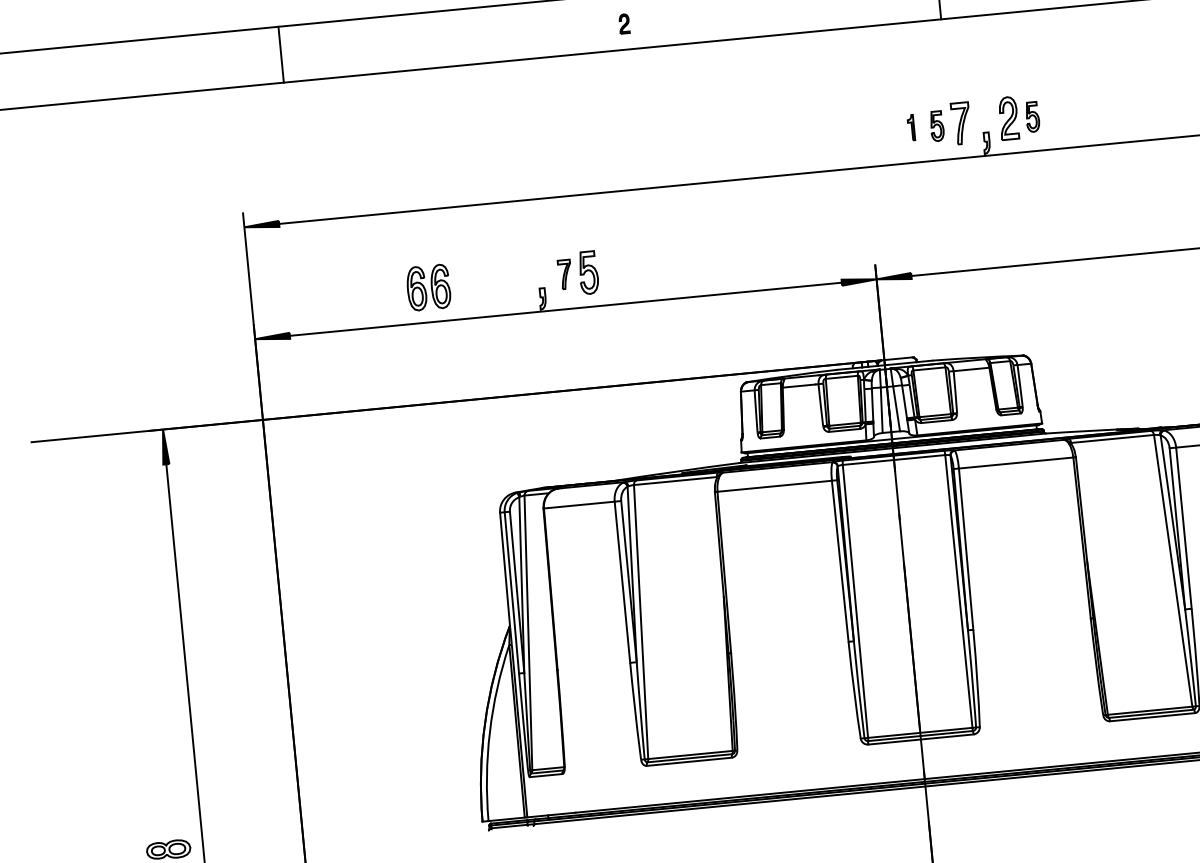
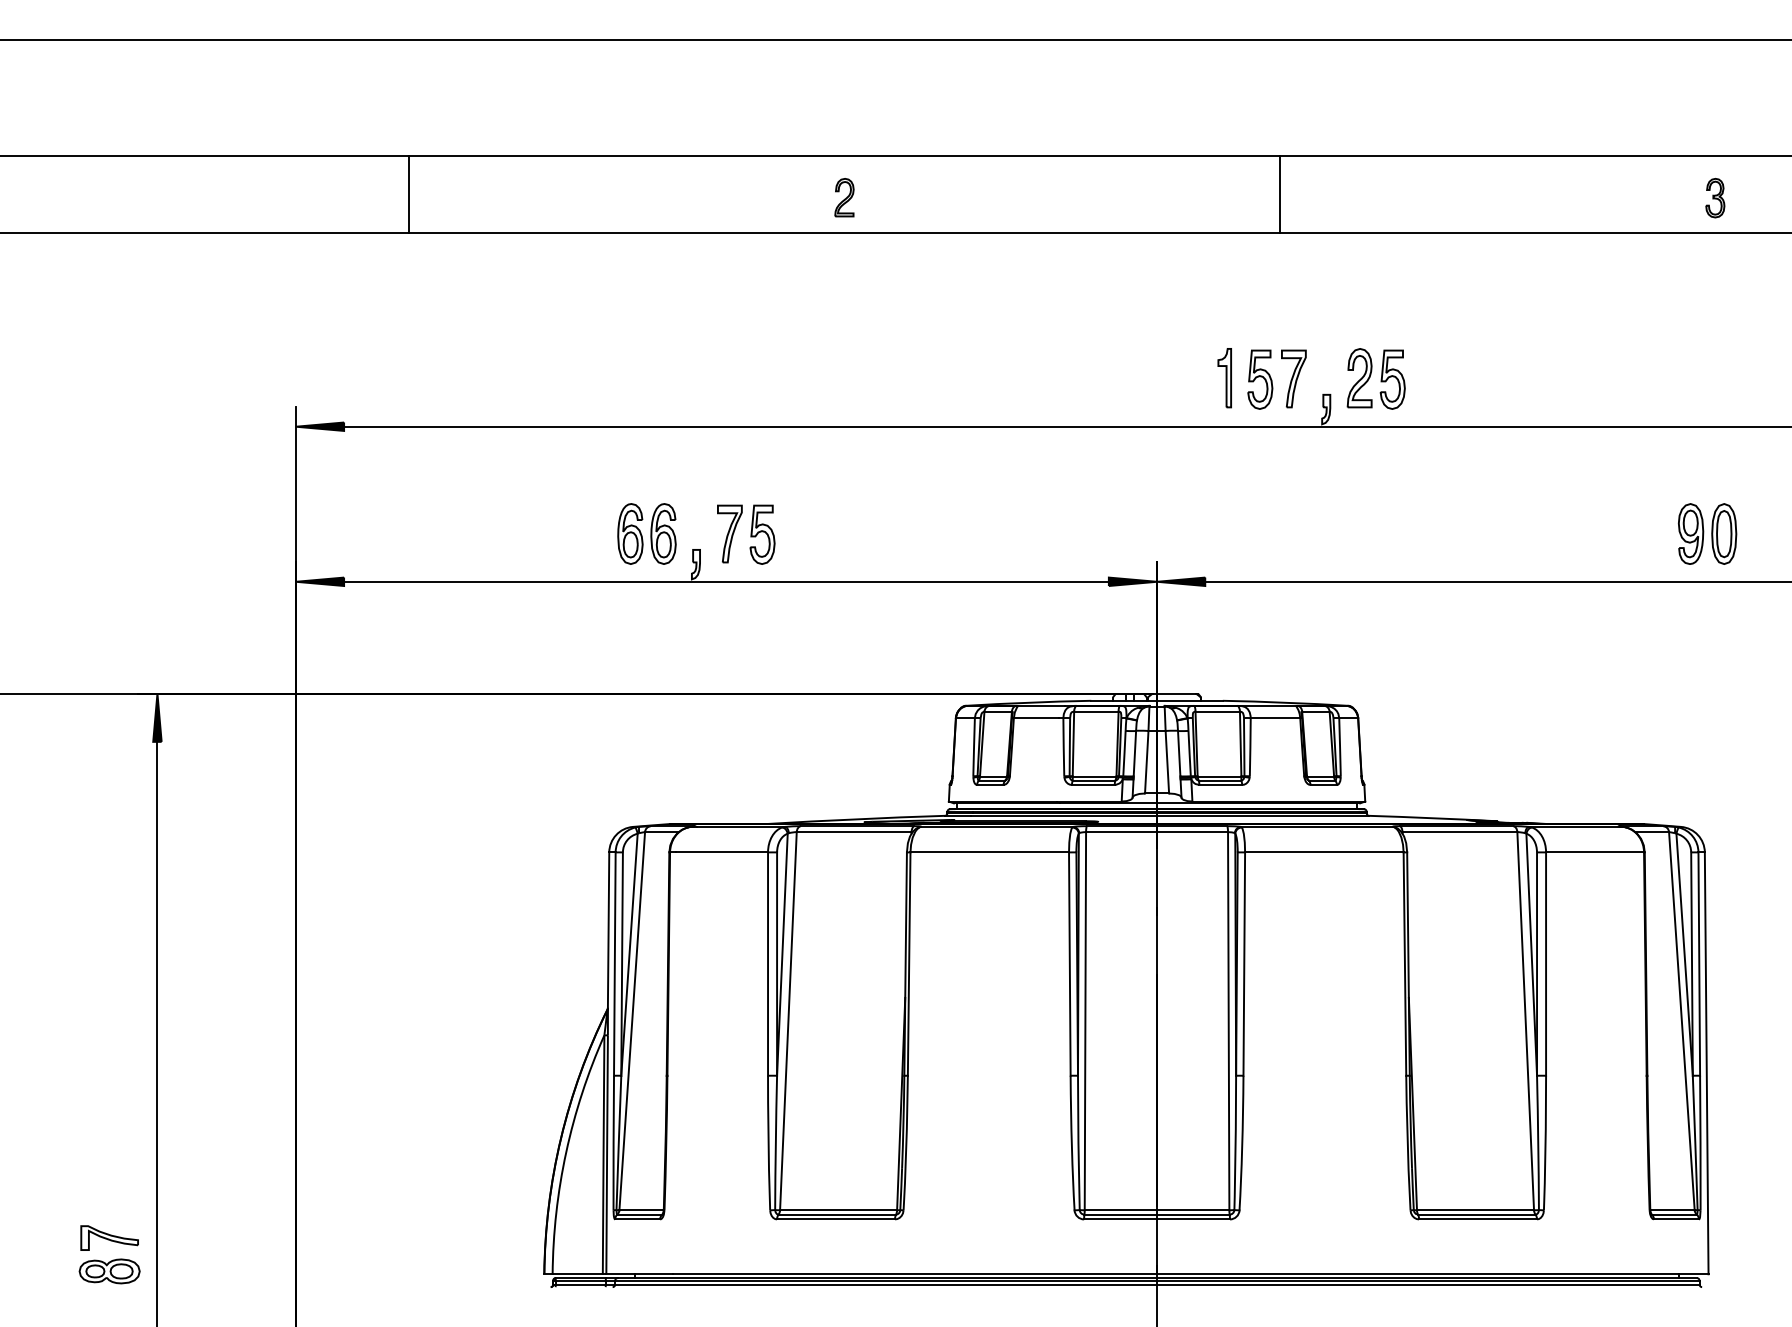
part: (624, 23) -> (844, 197), size x1.43
line: (281, 54) -> (409, 194), moved
part: (1032, 117) -> (1392, 379), size x1.43
part: (937, 126) -> (1260, 379), size x1.43
part: (911, 127) -> (1224, 378), size x1.67
part: (564, 274) -> (729, 533), size x1.43
part: (428, 287) -> (646, 533), moved
part: (166, 825) -> (109, 1237), added

